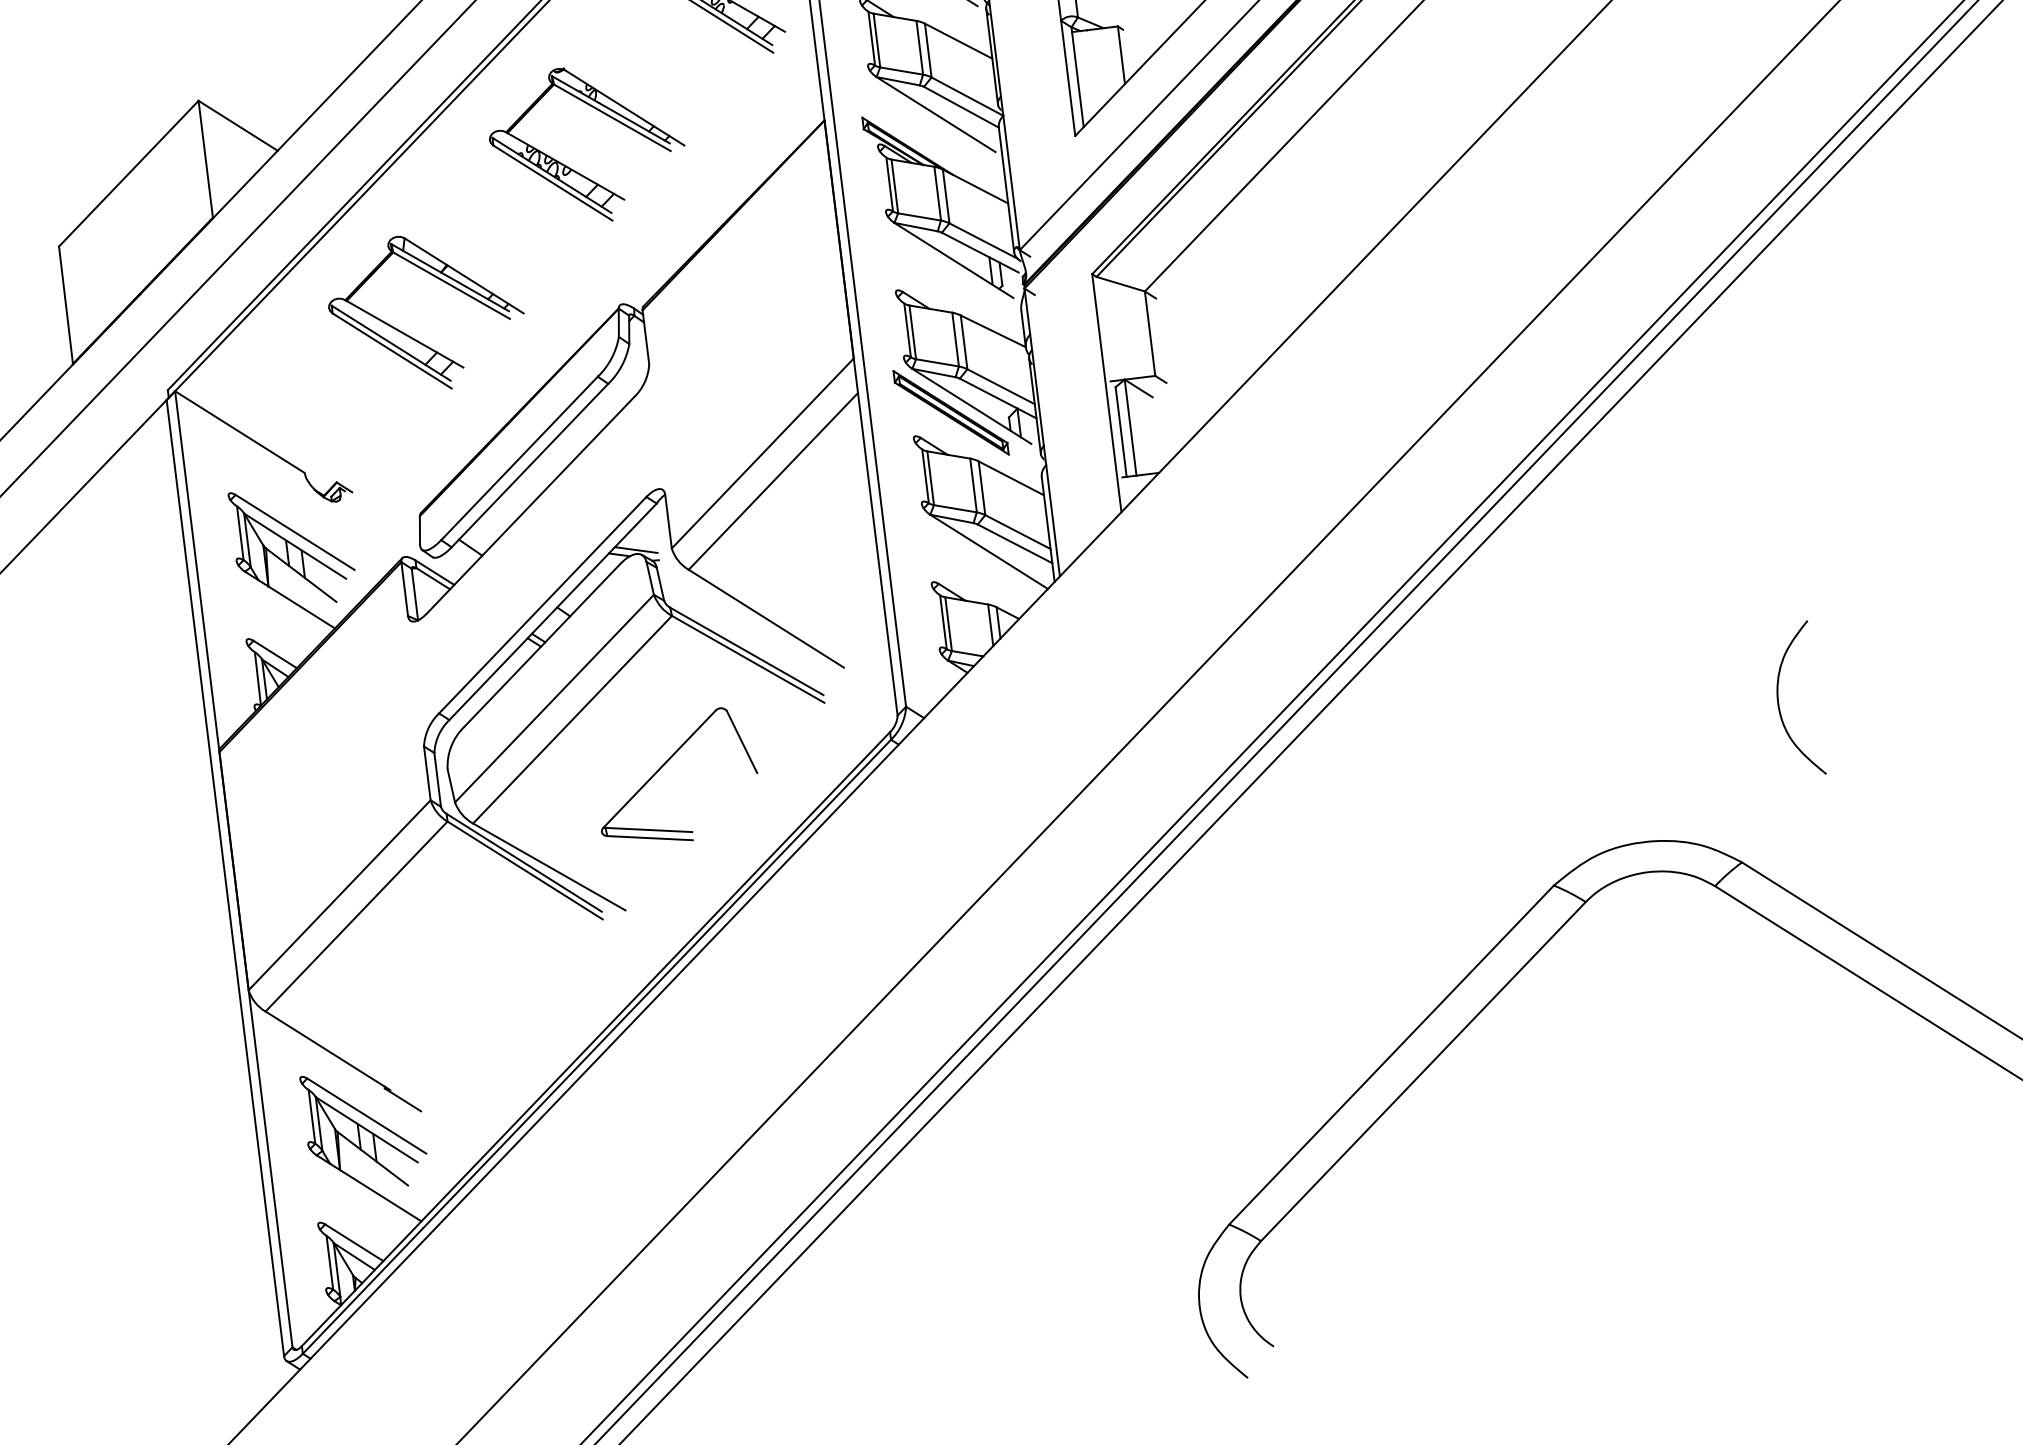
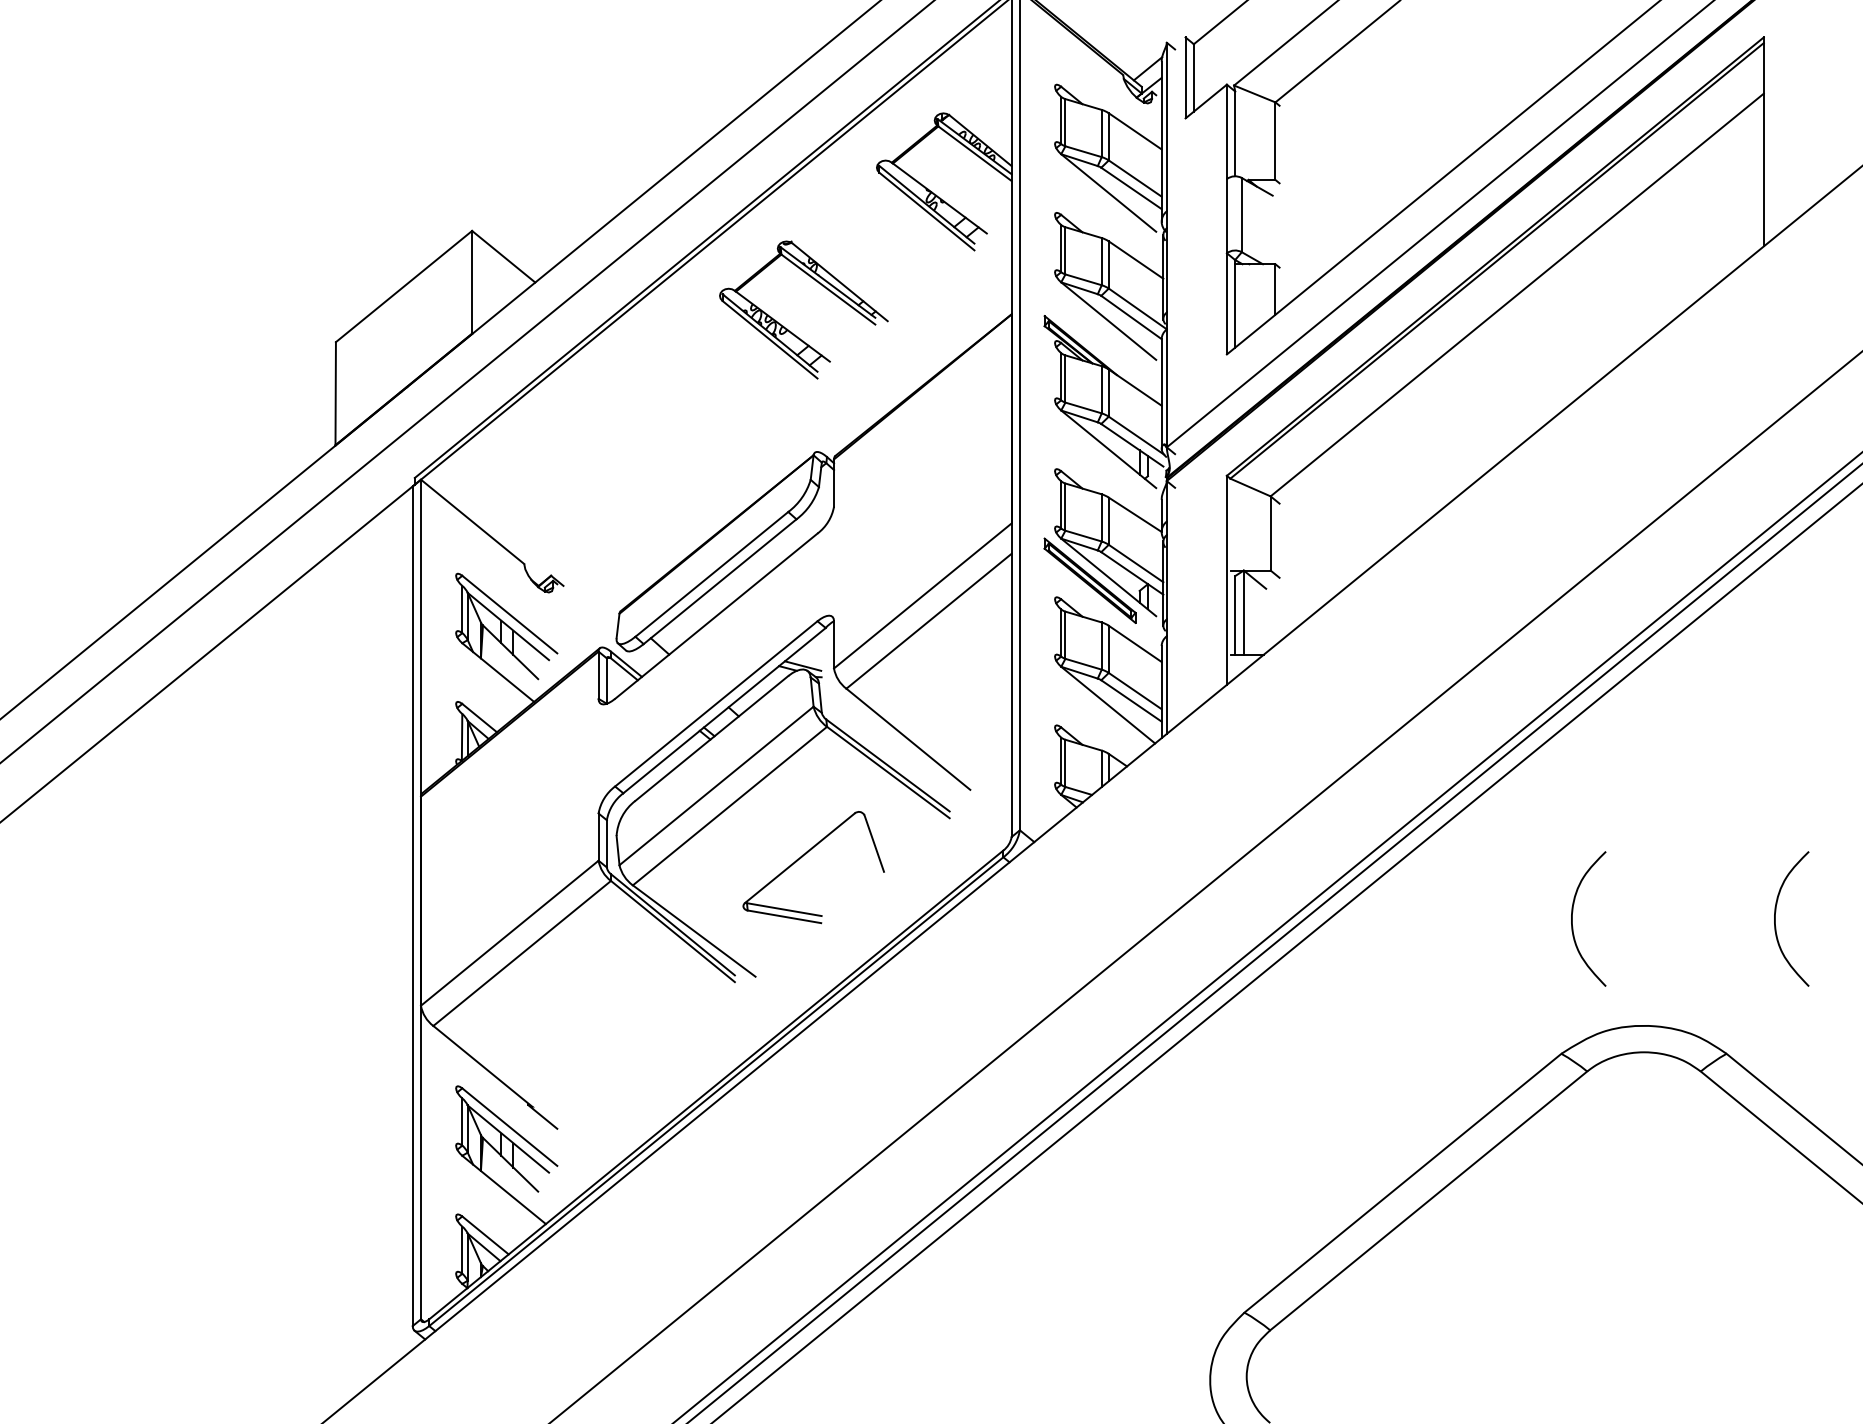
part: (411, 336) -> (631, 457), removed
curve: (1547, 729) -> (1572, 918), added

